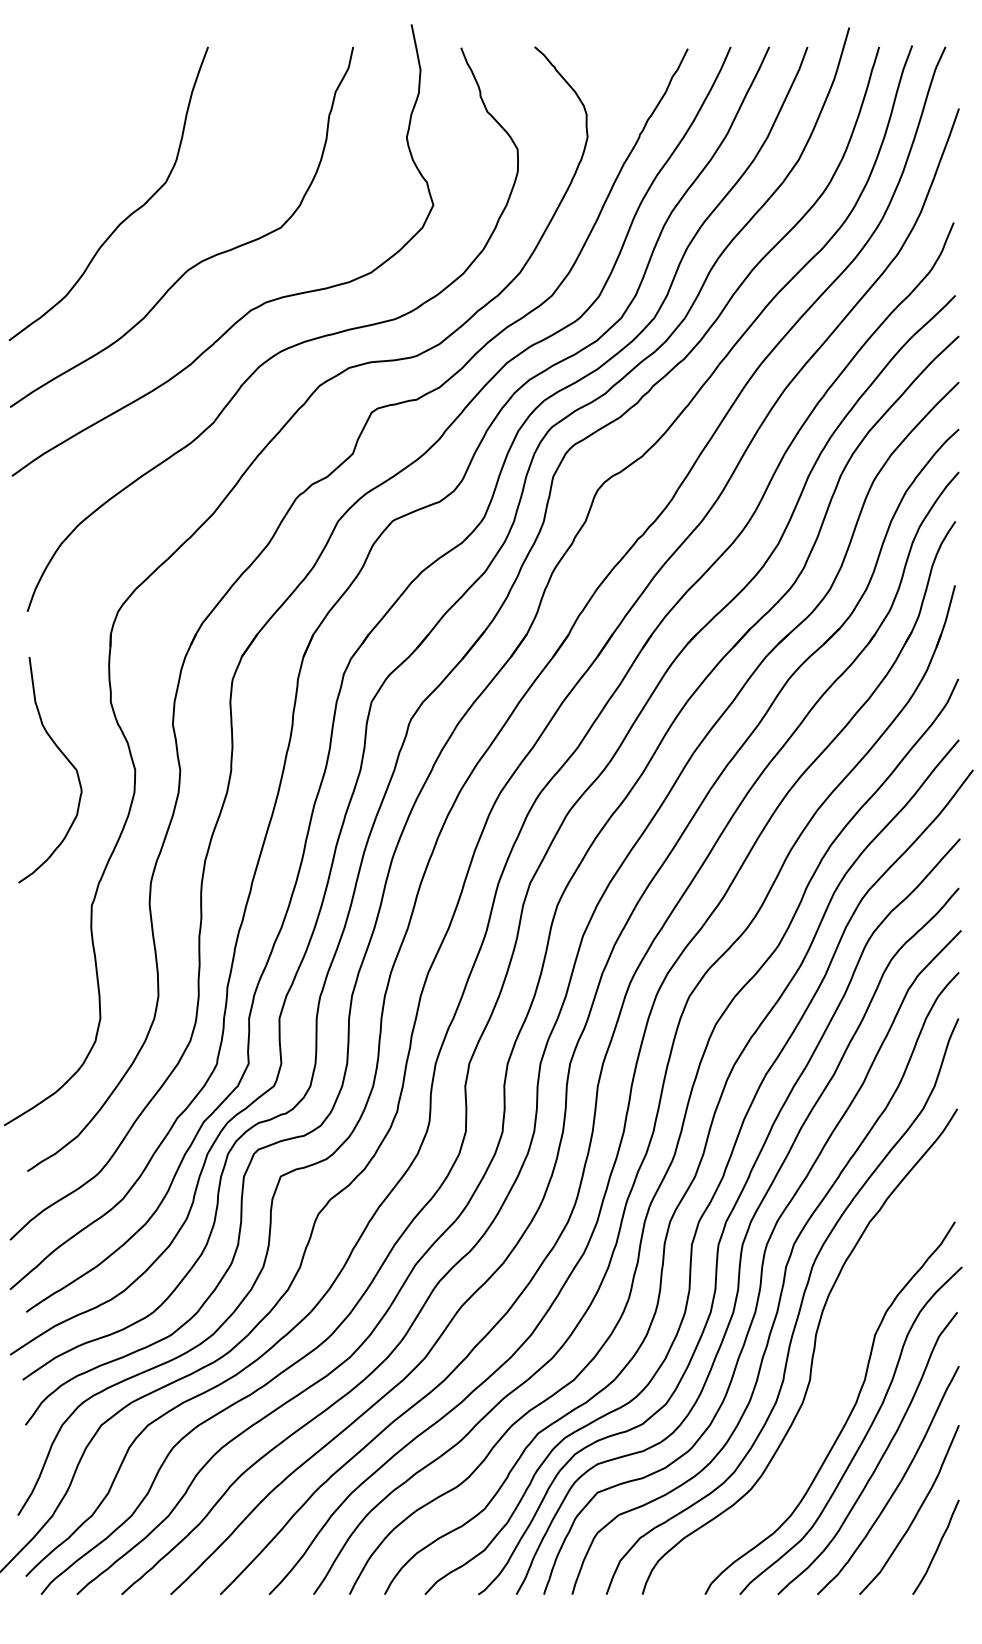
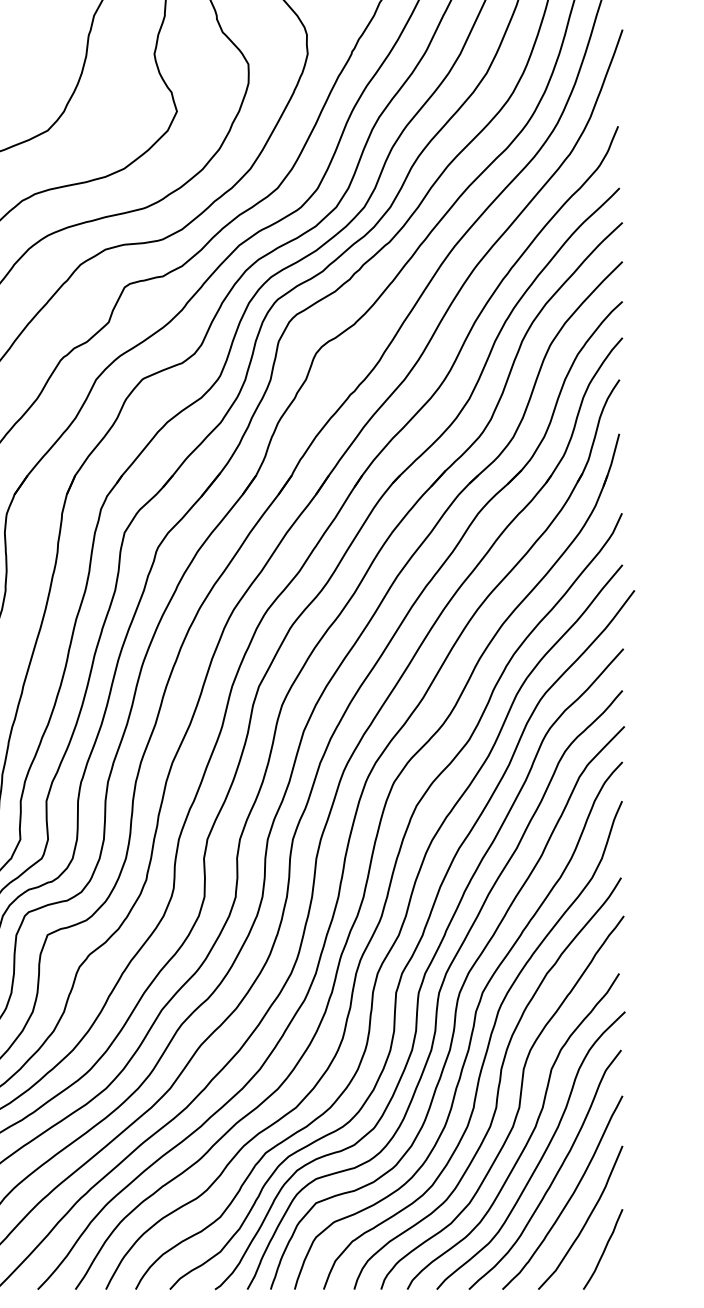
curve: (836, 1375) -> (518, 1103), added

